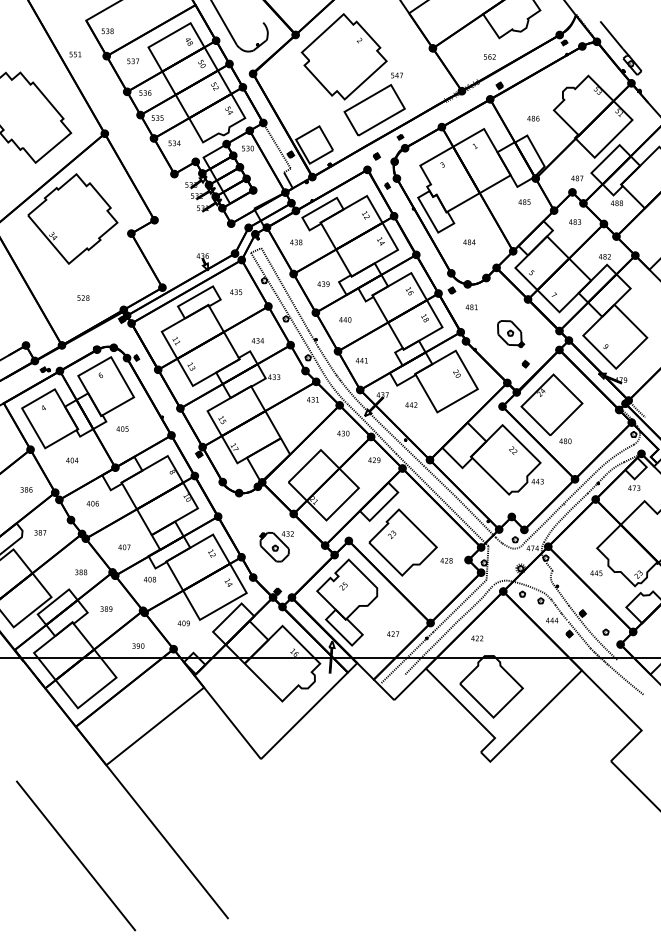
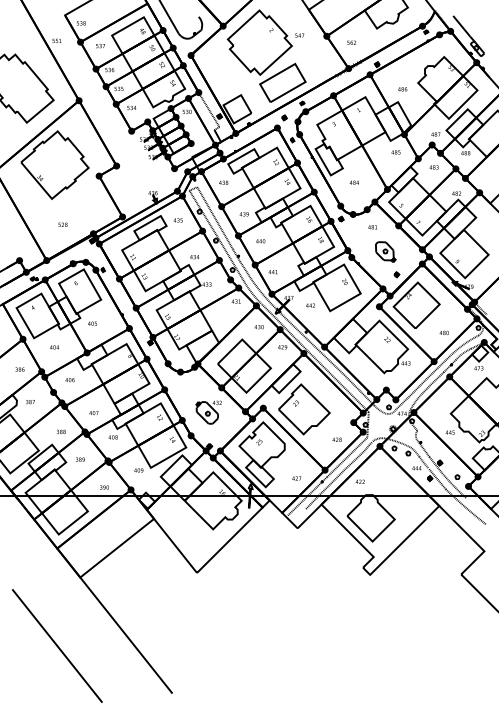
text: (489, 56) -> (351, 42), moved
text: (396, 75) -> (299, 35), moved
text: (471, 307) -> (372, 227), moved
text: (565, 441) -> (444, 333), moved
text: (446, 560) -> (337, 439), moved

